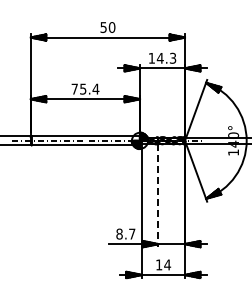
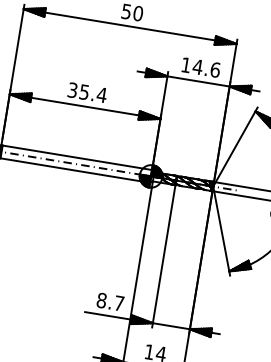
text: (172, 57) -> (214, 68), 14.3 -> 14.6
text: (74, 88) -> (72, 89), 75.4 -> 35.4
line: (158, 195) -> (164, 256), dashed -> solid

